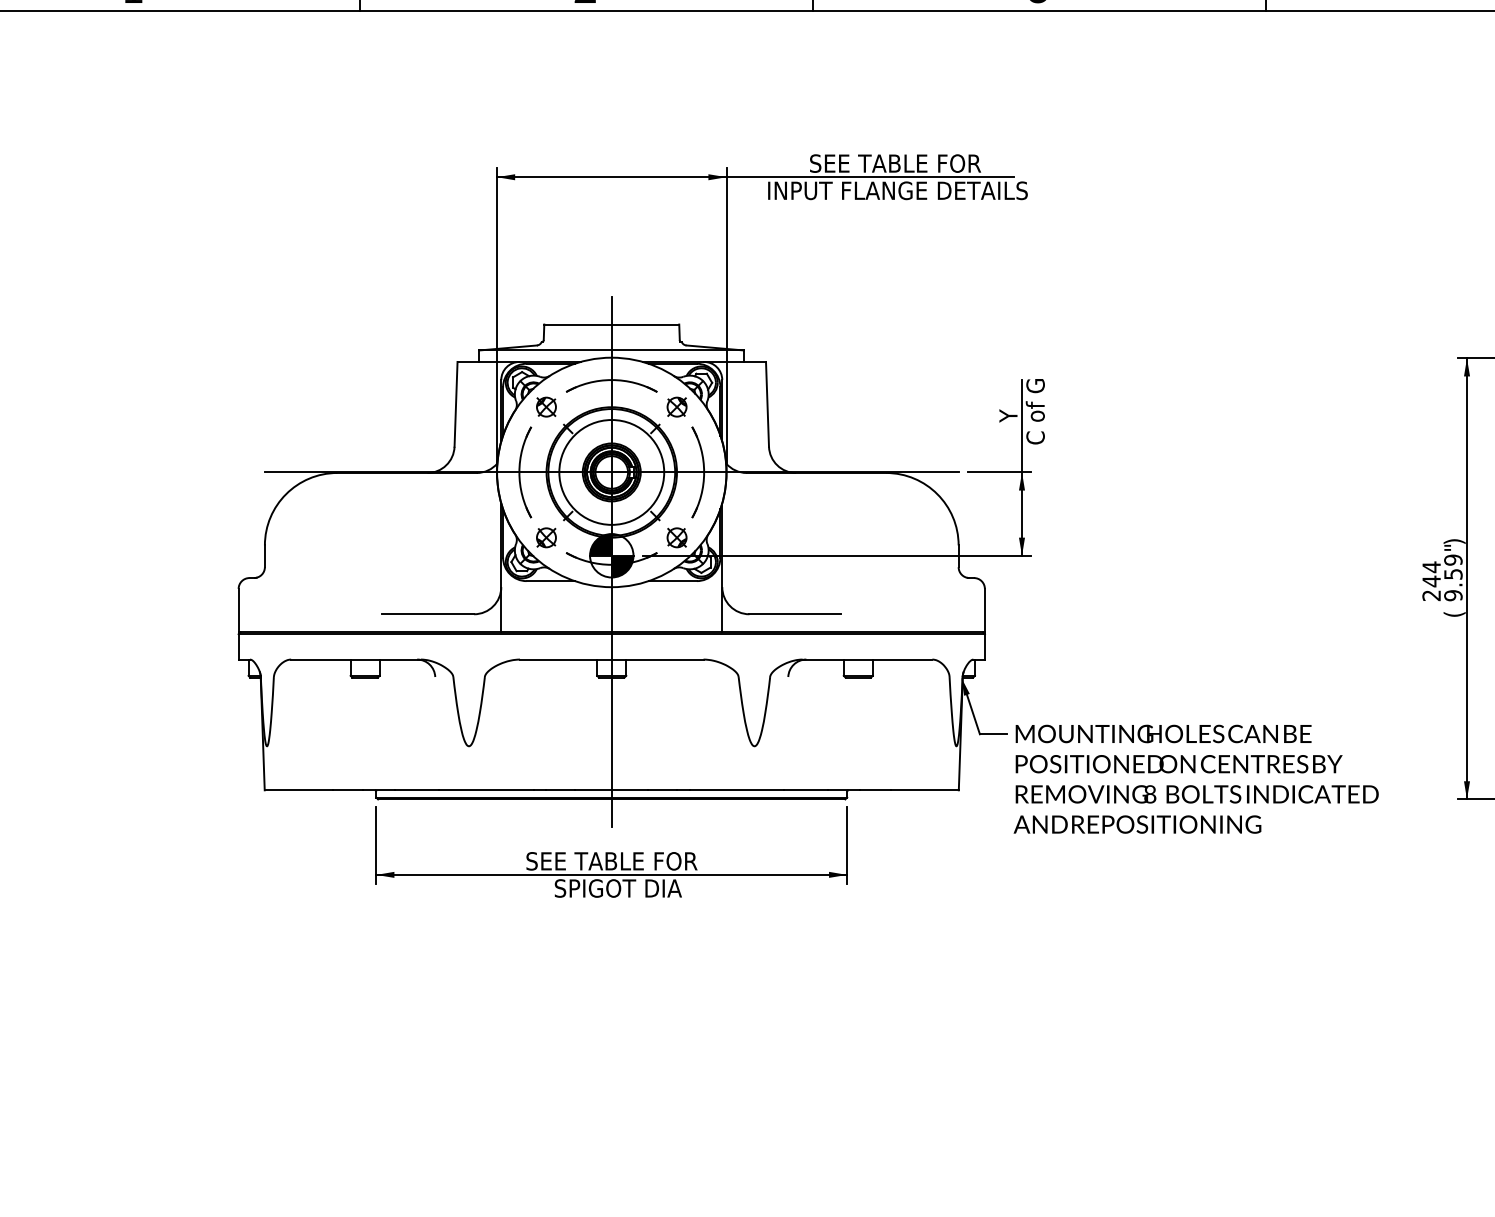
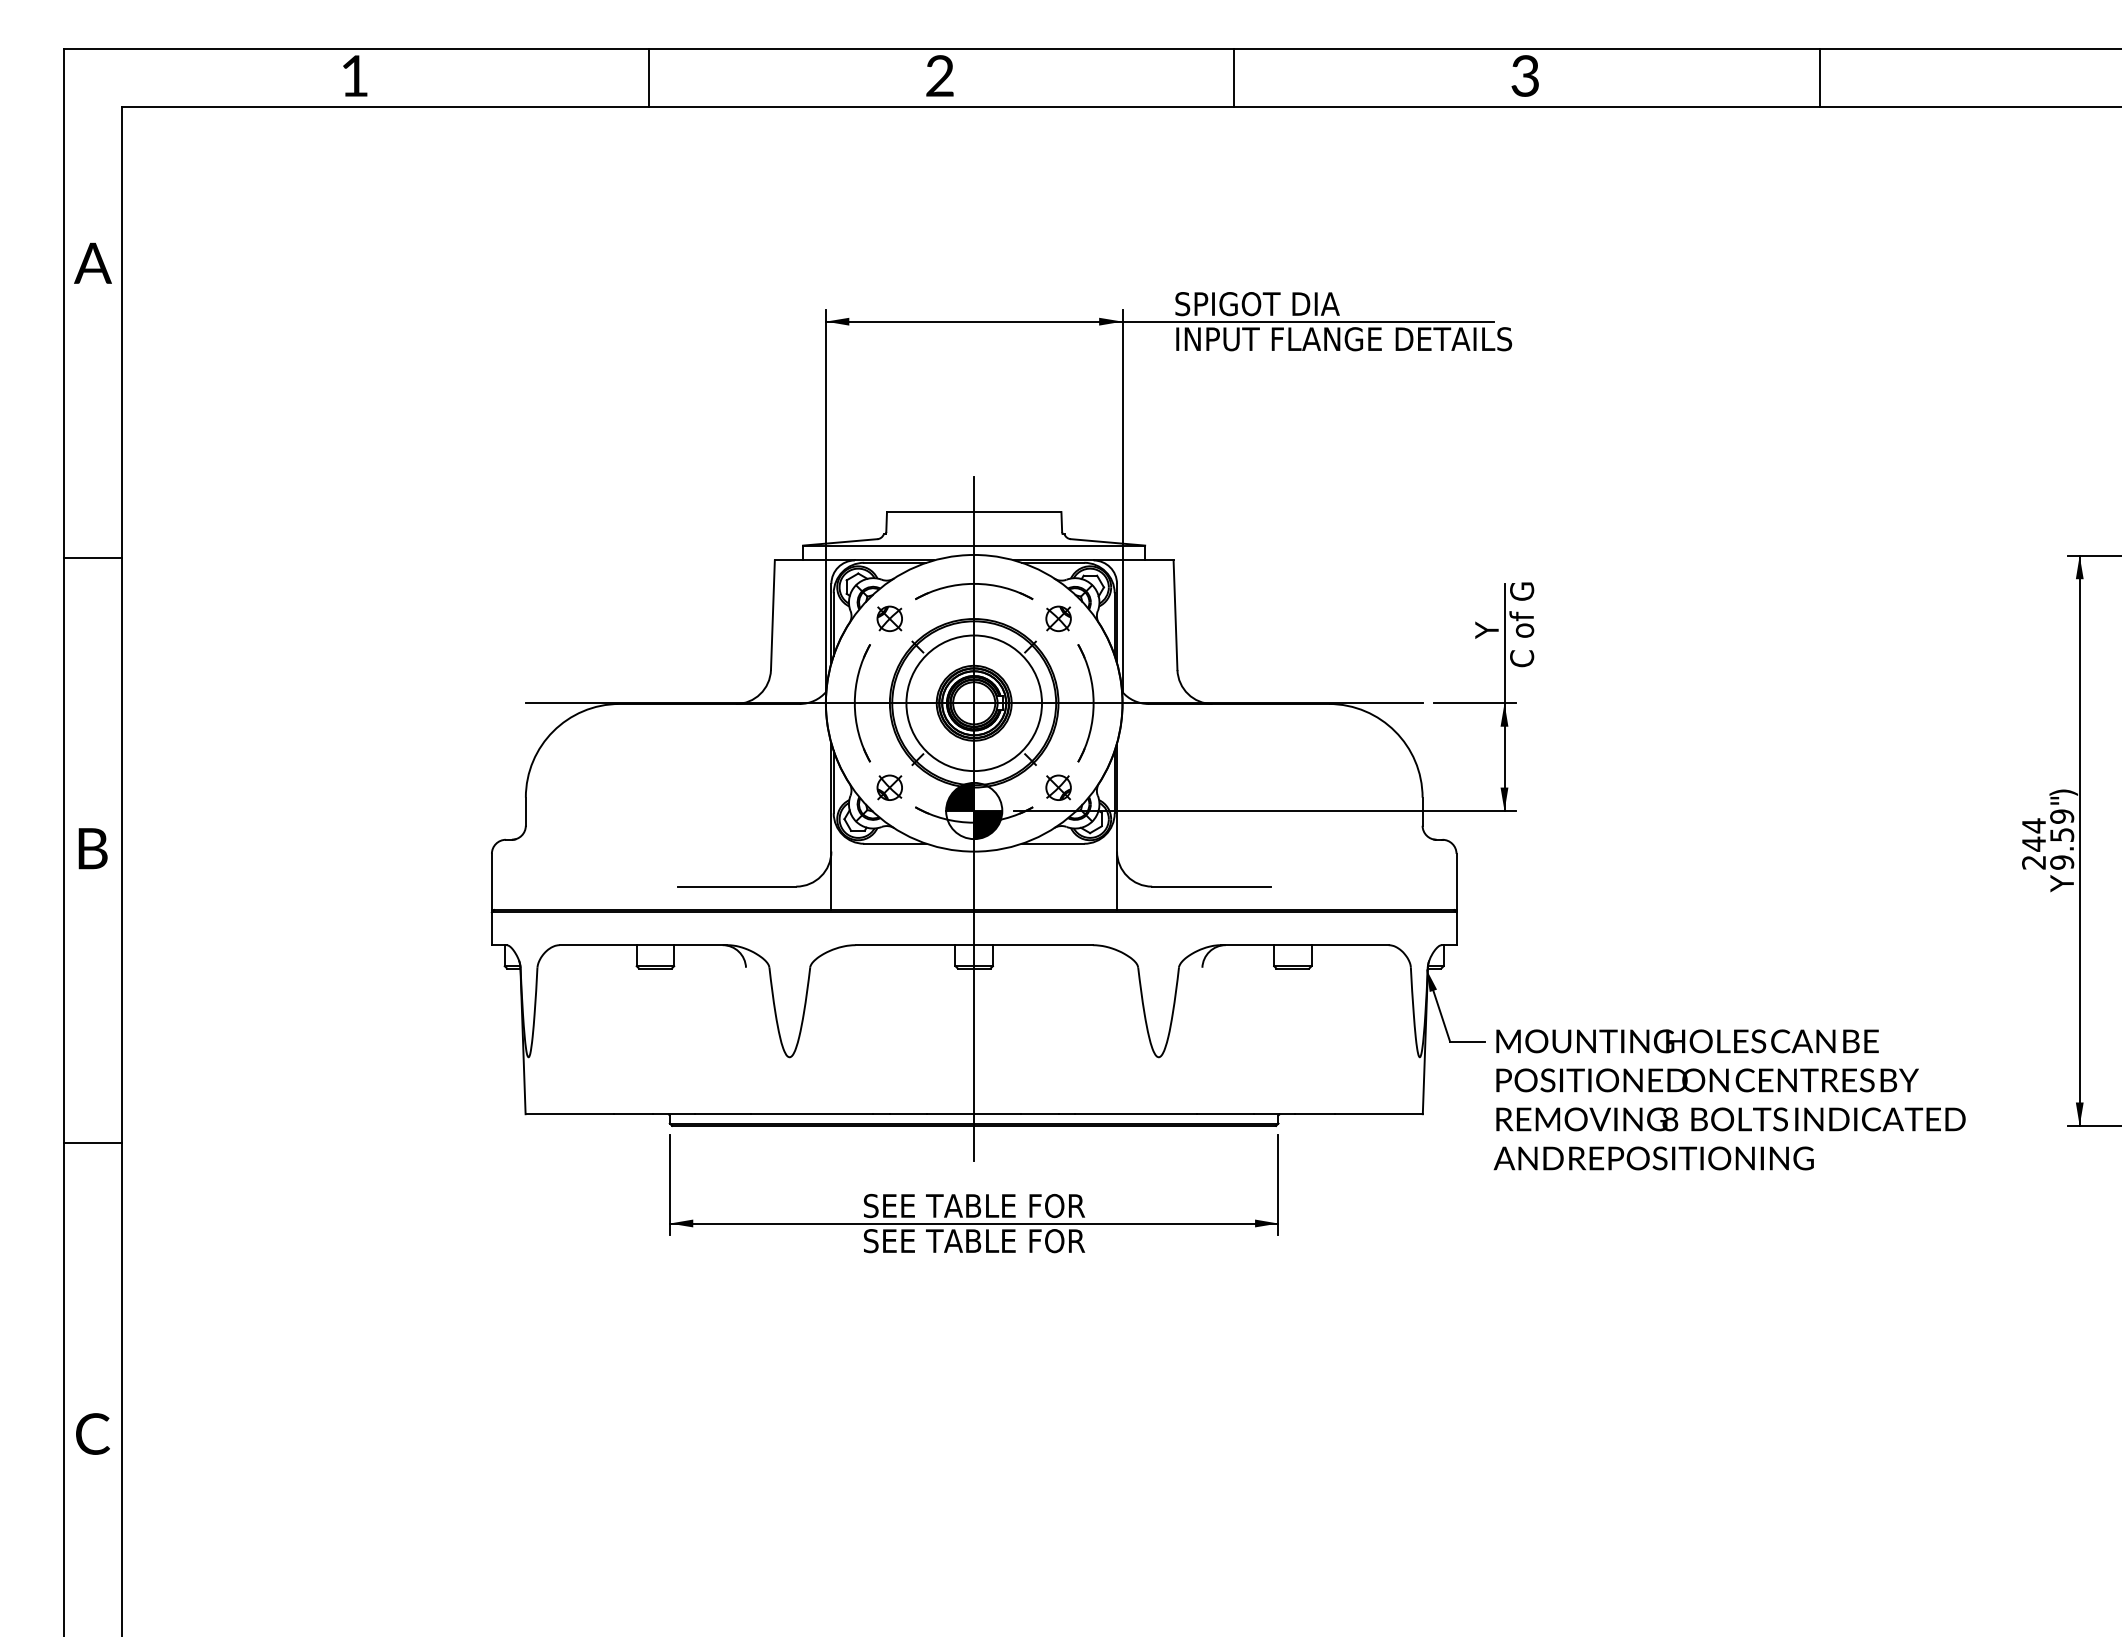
text: (874, 163) -> (1313, 304), SEE TABLE FOR -> SPIGOT DIA
text: (1454, 611) -> (2063, 883), ( -> Y
text: (611, 888) -> (974, 1241), SPIGOT DIA -> SEE TABLE FOR

